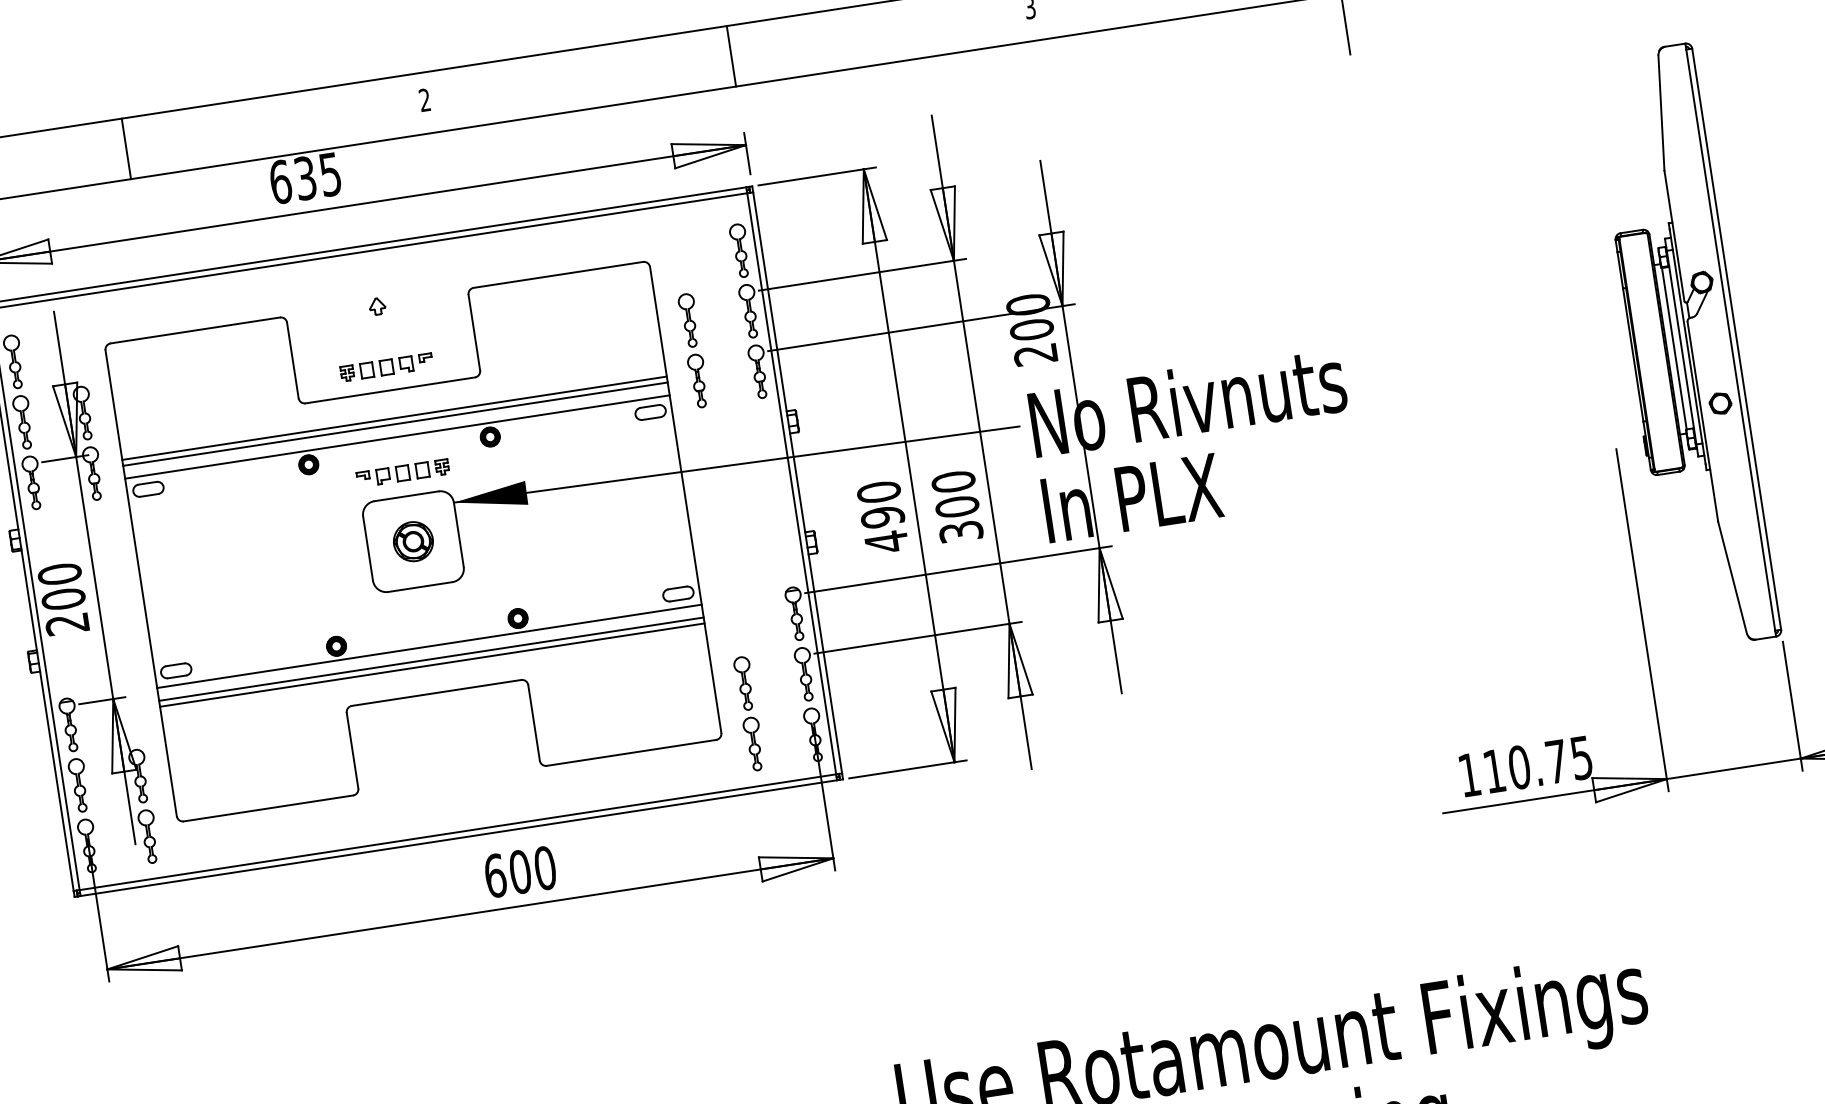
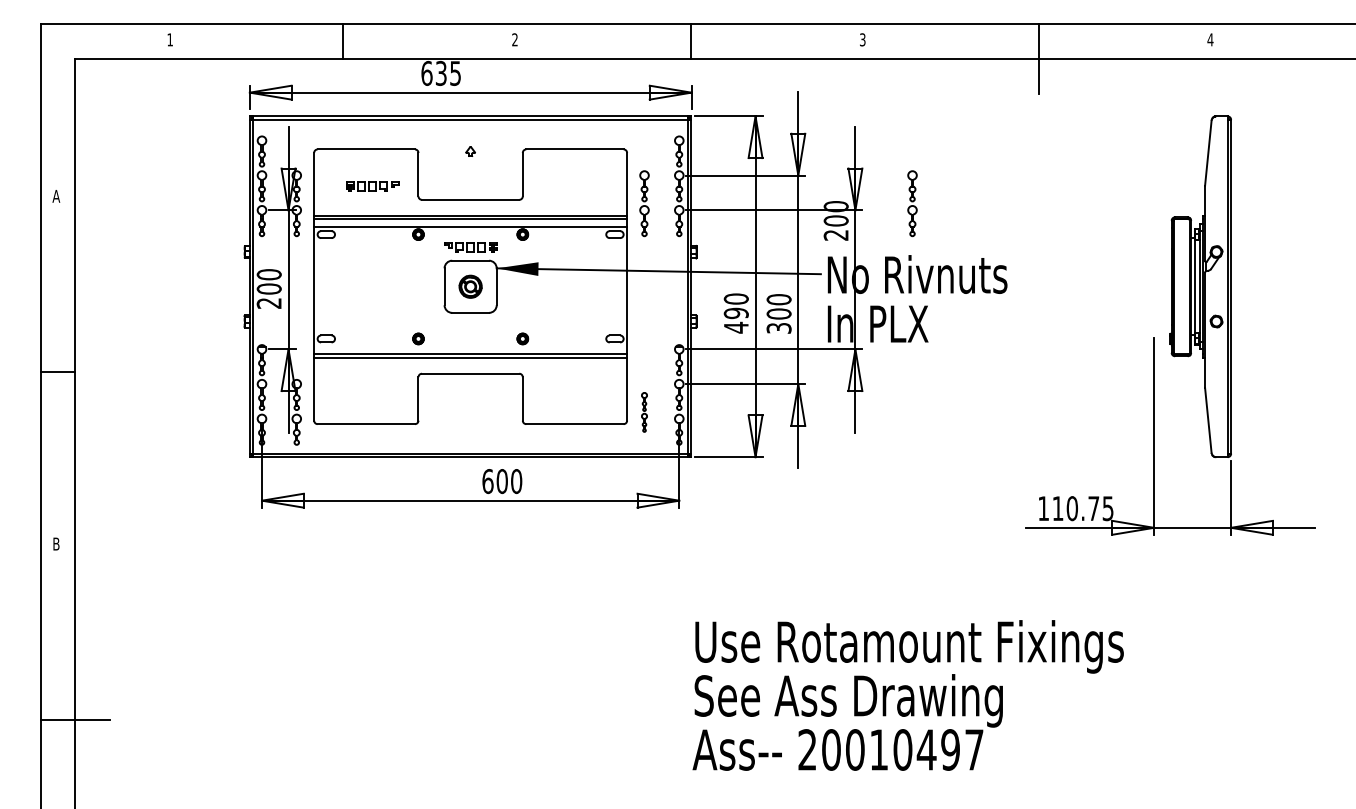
part: (1160, 279) -> (912, 203), added
part: (386, 367) -> (372, 186), moved
line: (429, 645) -> (470, 346), removed
part: (749, 714) -> (644, 412), size x0.6

